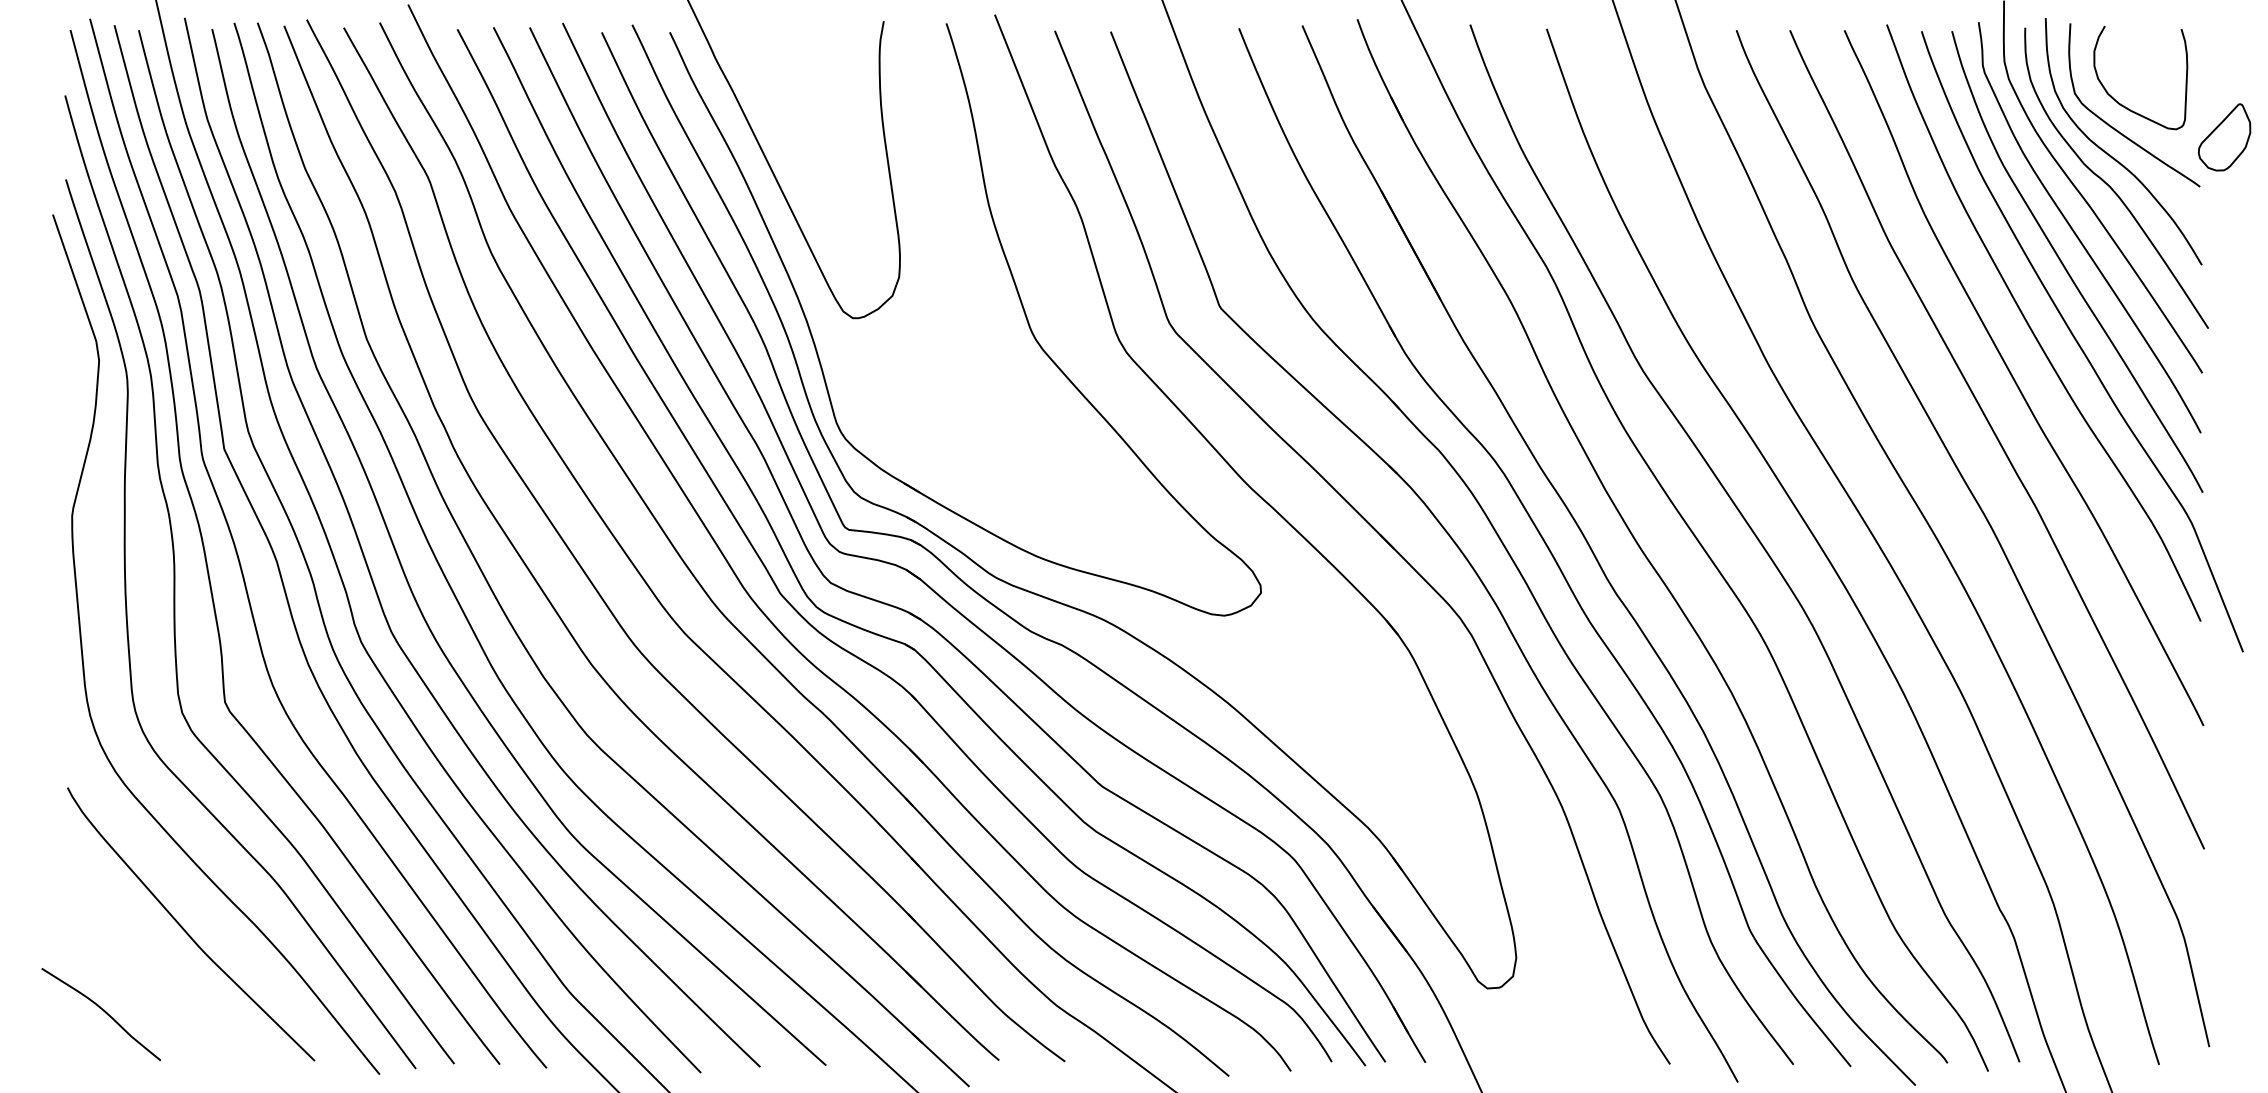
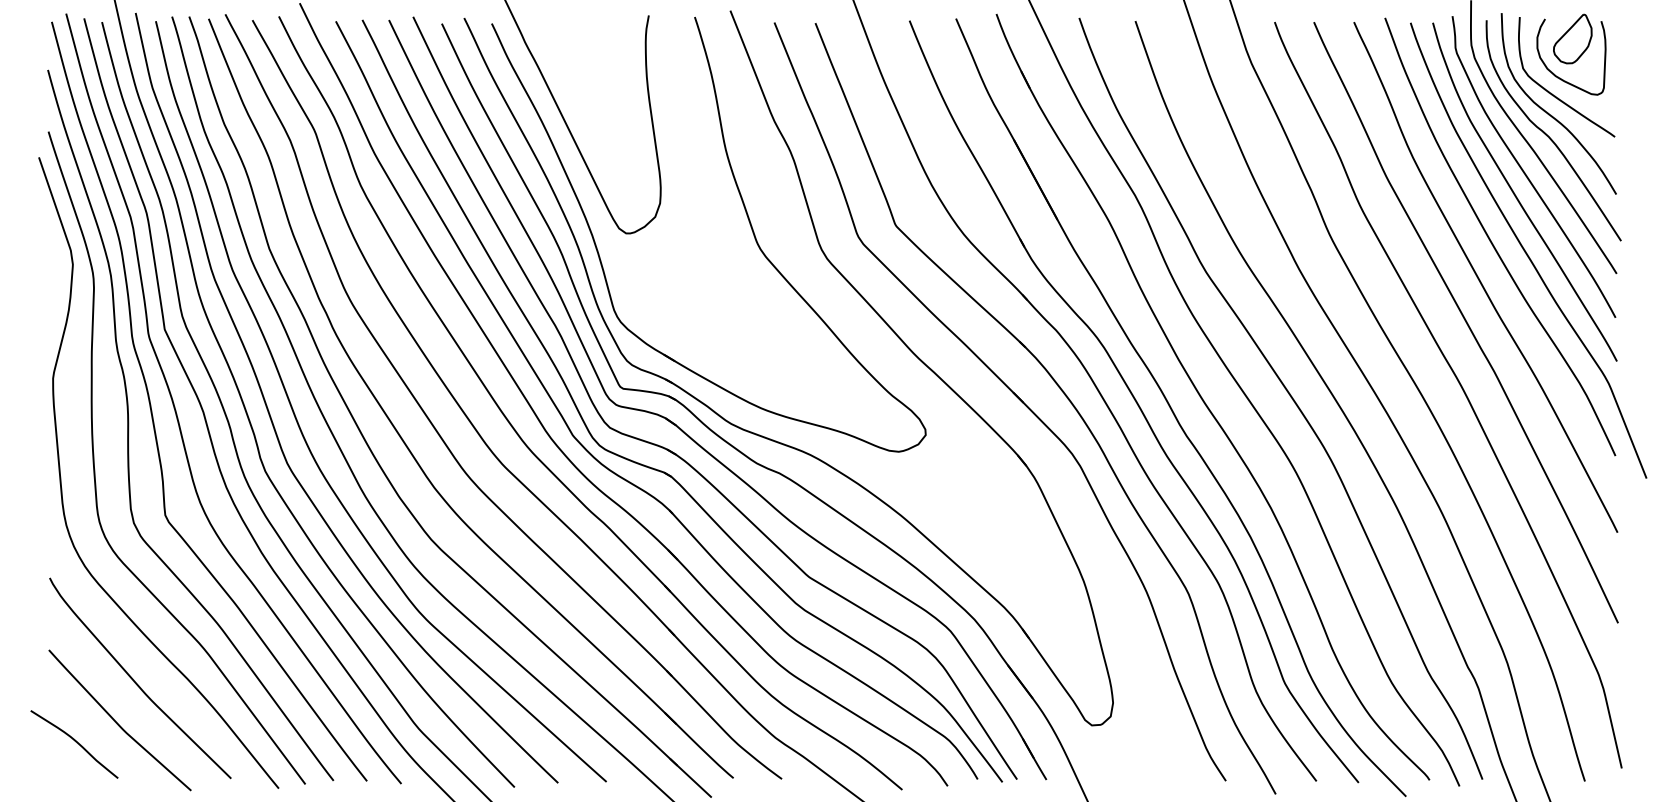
part: (2224, 137) -> (1572, 39), moved
curve: (159, 984) -> (117, 722), added

